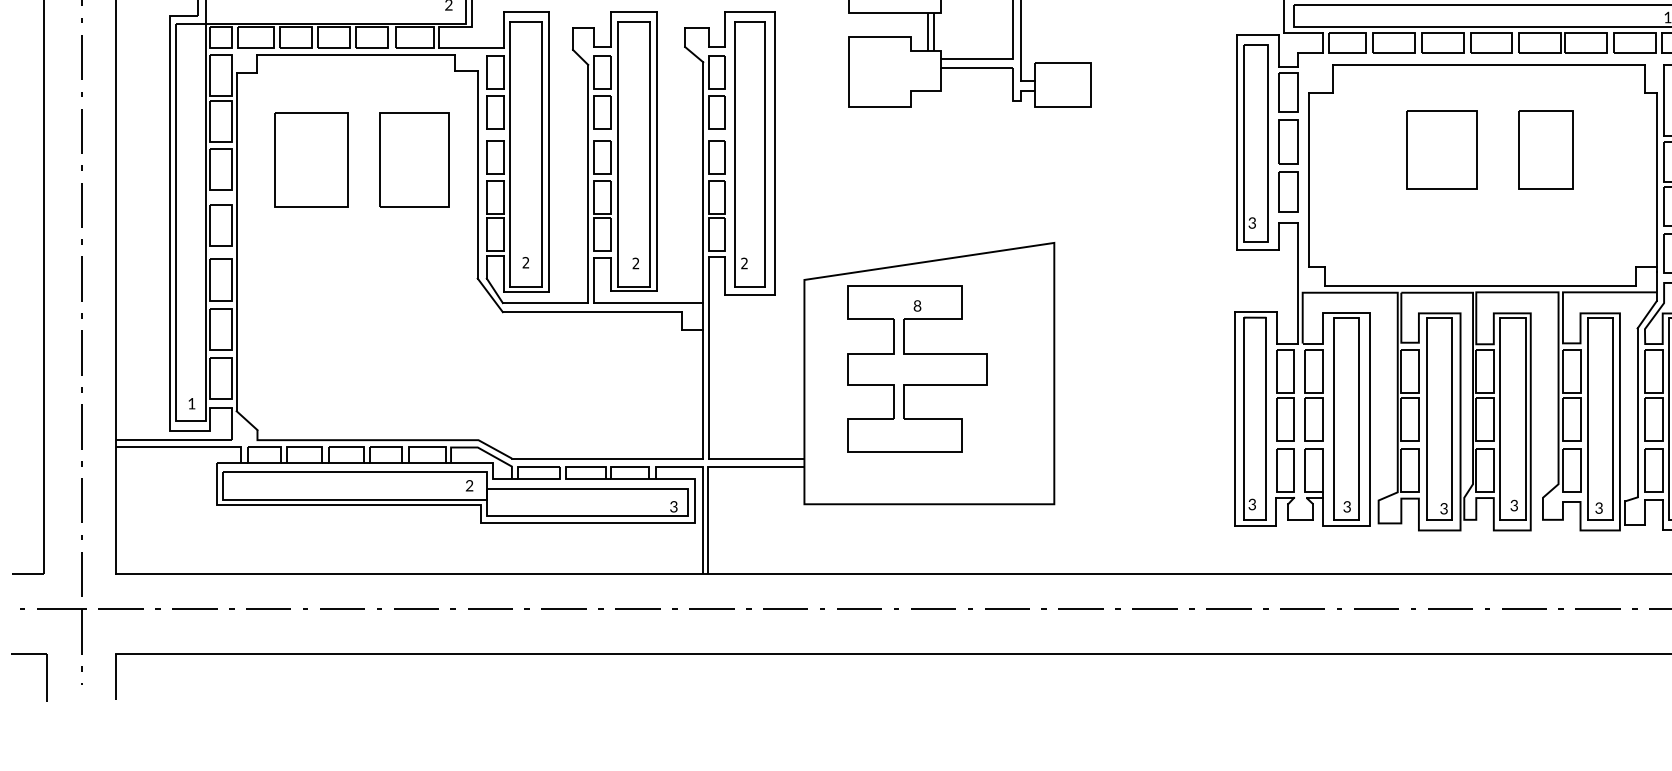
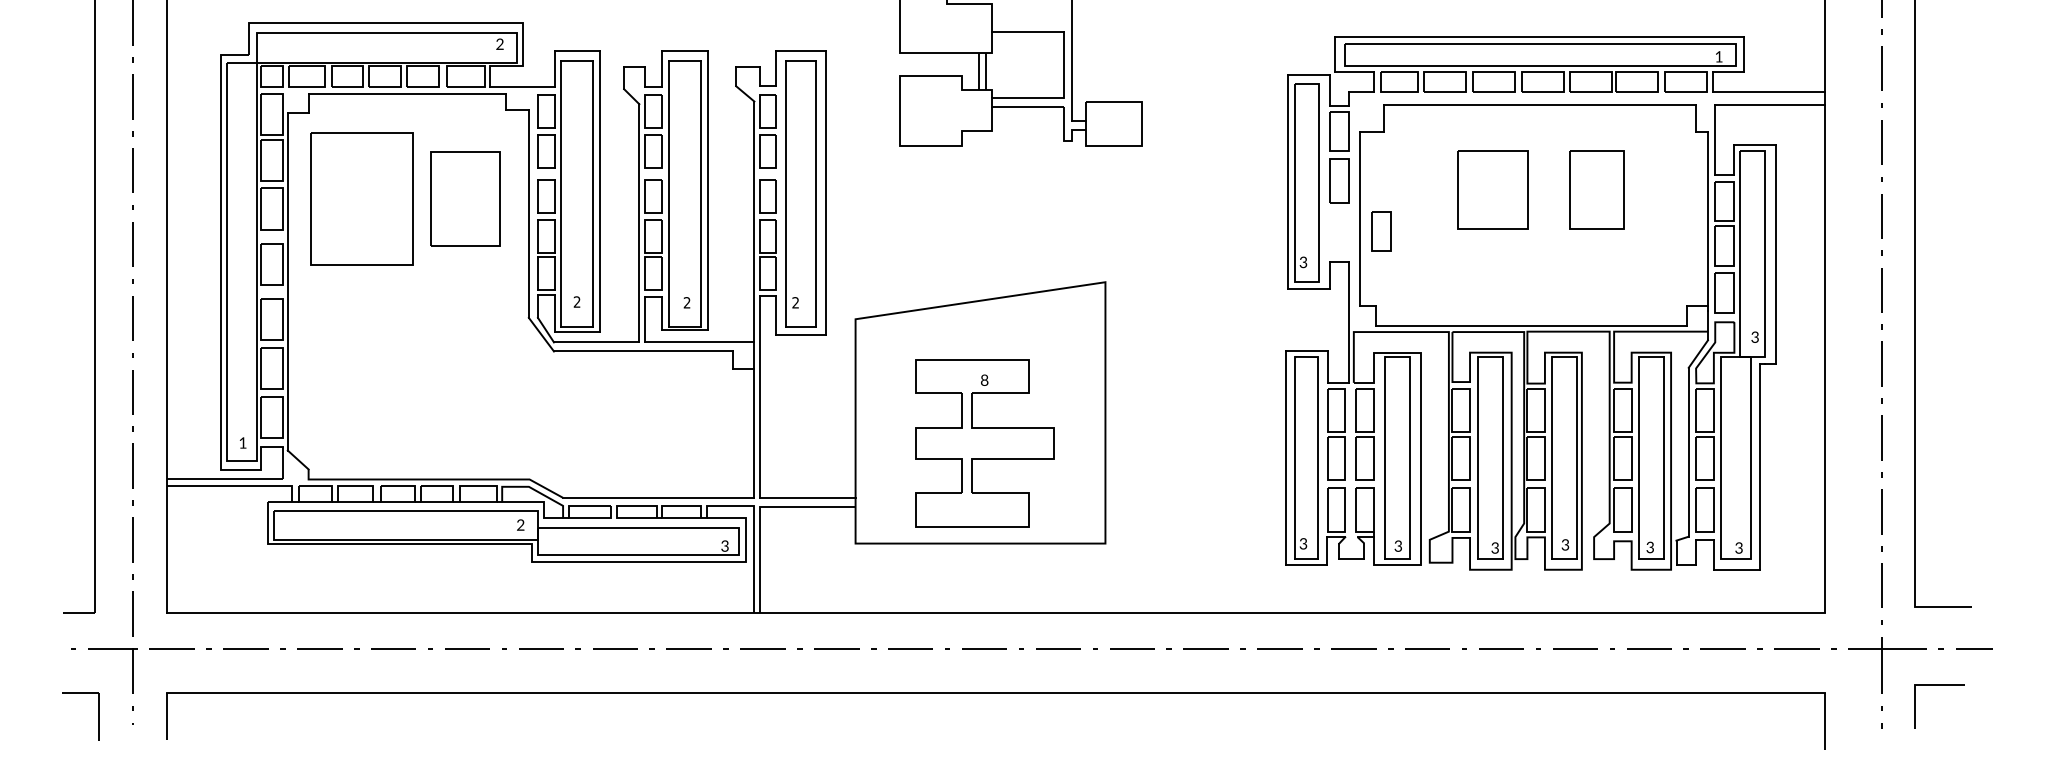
part: (311, 159) -> (362, 198), size x1.4
part: (1288, 192) -> (1381, 231), moved
part: (917, 369) -> (984, 443), moved

